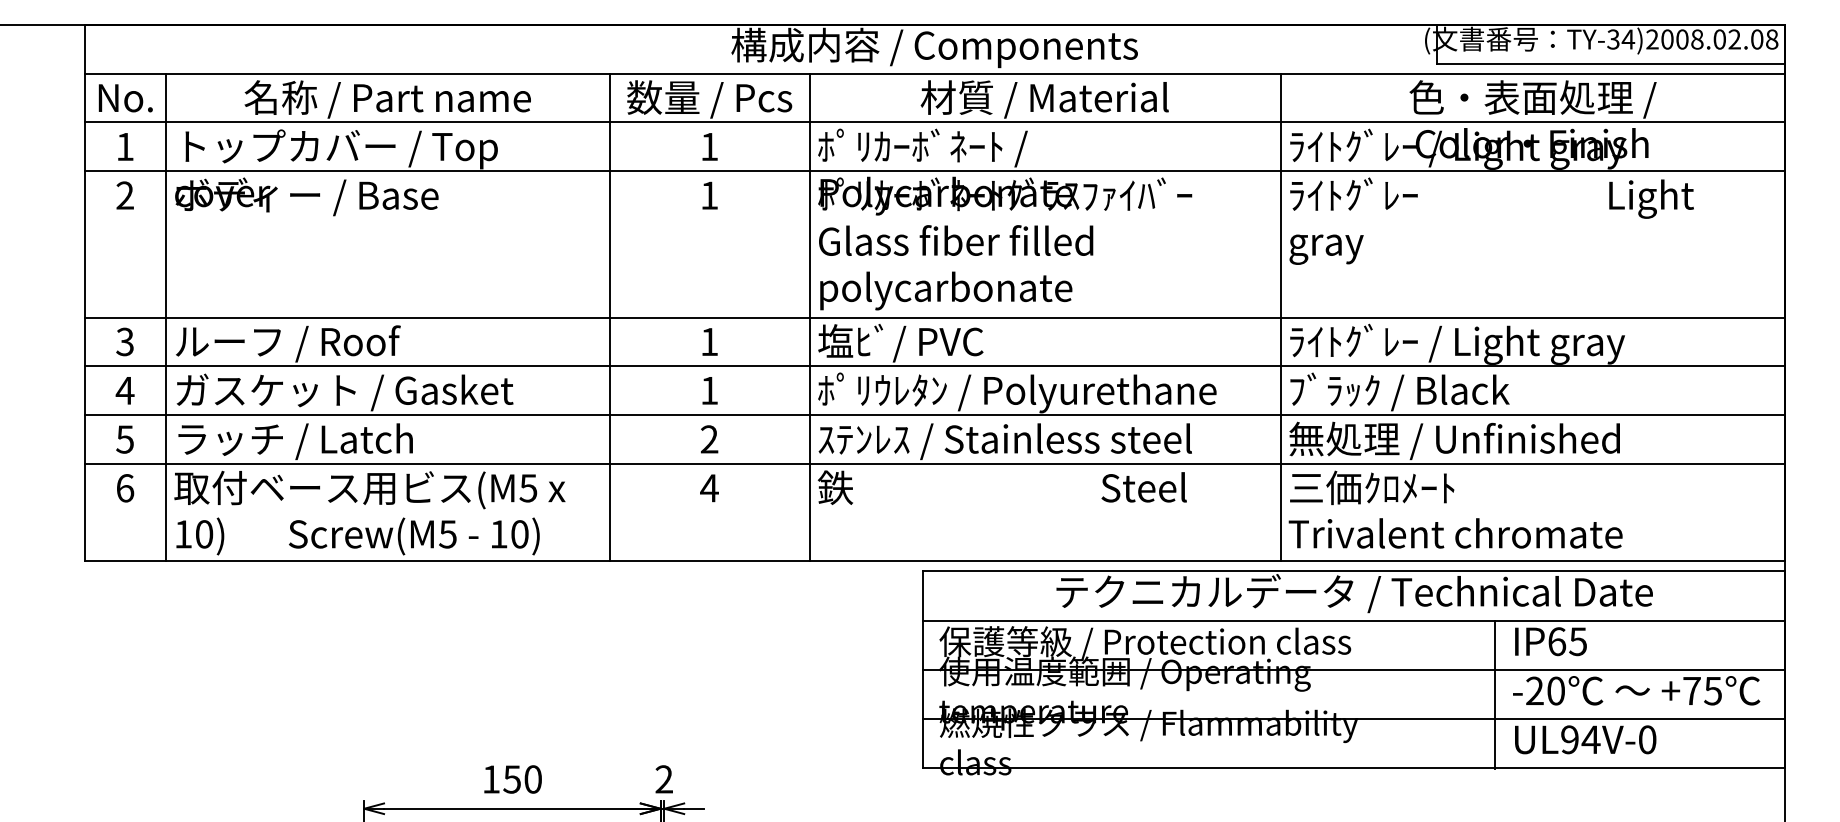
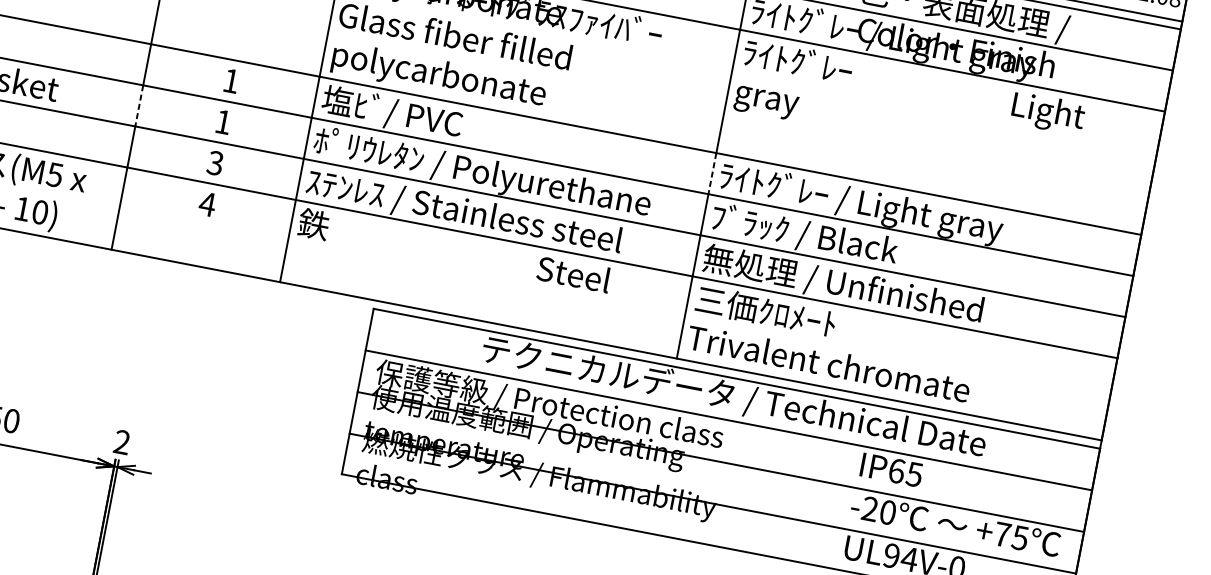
line: (1280, 342) -> (712, 174), solid -> dashed
line: (609, 391) -> (138, 106), solid -> dashed
text: (709, 439) -> (215, 163), 2 -> 3
line: (1495, 694) -> (836, 505), removed

